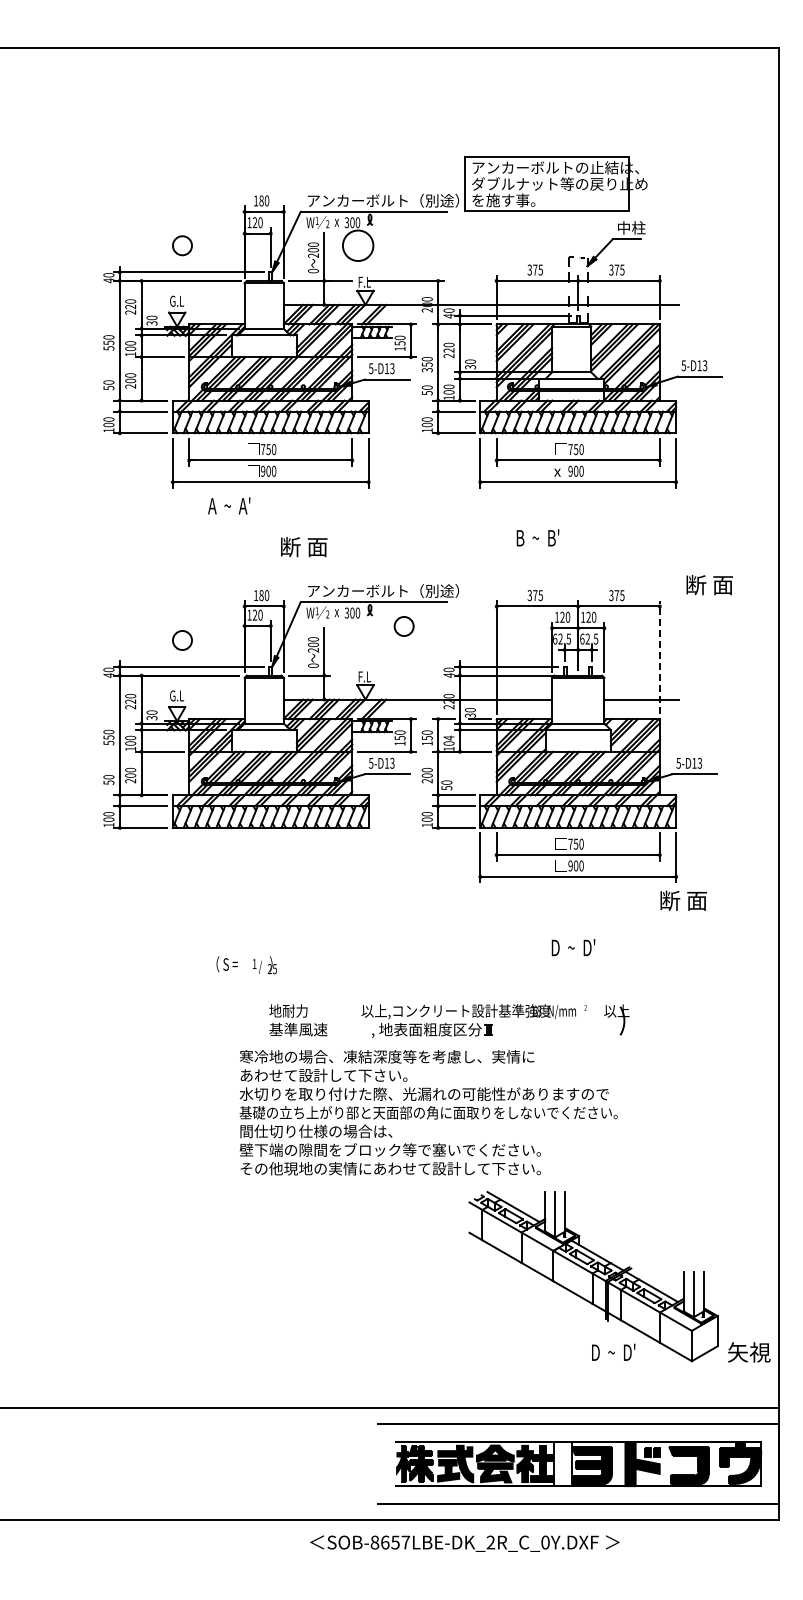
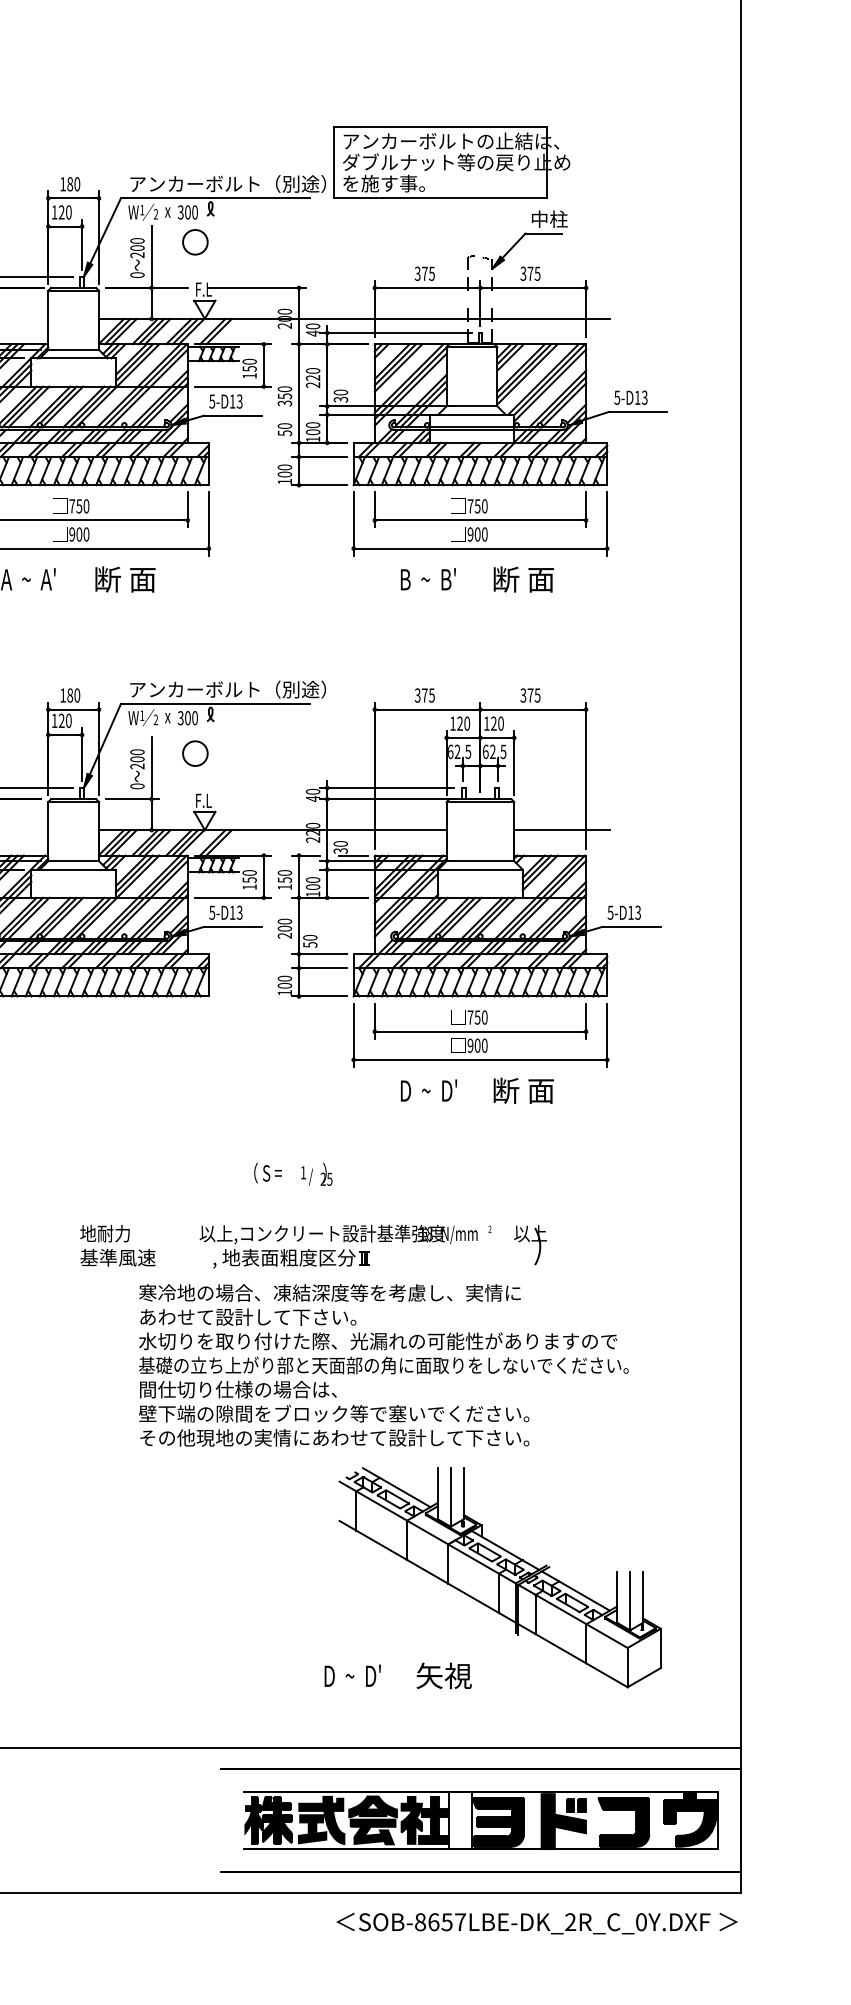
circle: (357, 245) -> (194, 241), size x0.62
text: (560, 470) -> (457, 533), x -> □
text: (537, 537) -> (427, 578), moved
text: (304, 547) -> (125, 580), moved
text: (709, 585) -> (523, 580), moved
circle: (403, 626) -> (194, 753), moved
line: (659, 656) -> (585, 774), dashed -> solid
text: (448, 737) -> (312, 879), 104 -> 100
text: (683, 900) -> (523, 1090), moved
text: (573, 947) -> (428, 1090), moved
text: (246, 965) -> (292, 1174), moved
text: (428, 1112) -> (383, 1365), moved
text: (613, 1351) -> (352, 1674), moved
text: (749, 1352) -> (444, 1675), moved
text: (464, 1543) -> (536, 1923), moved

